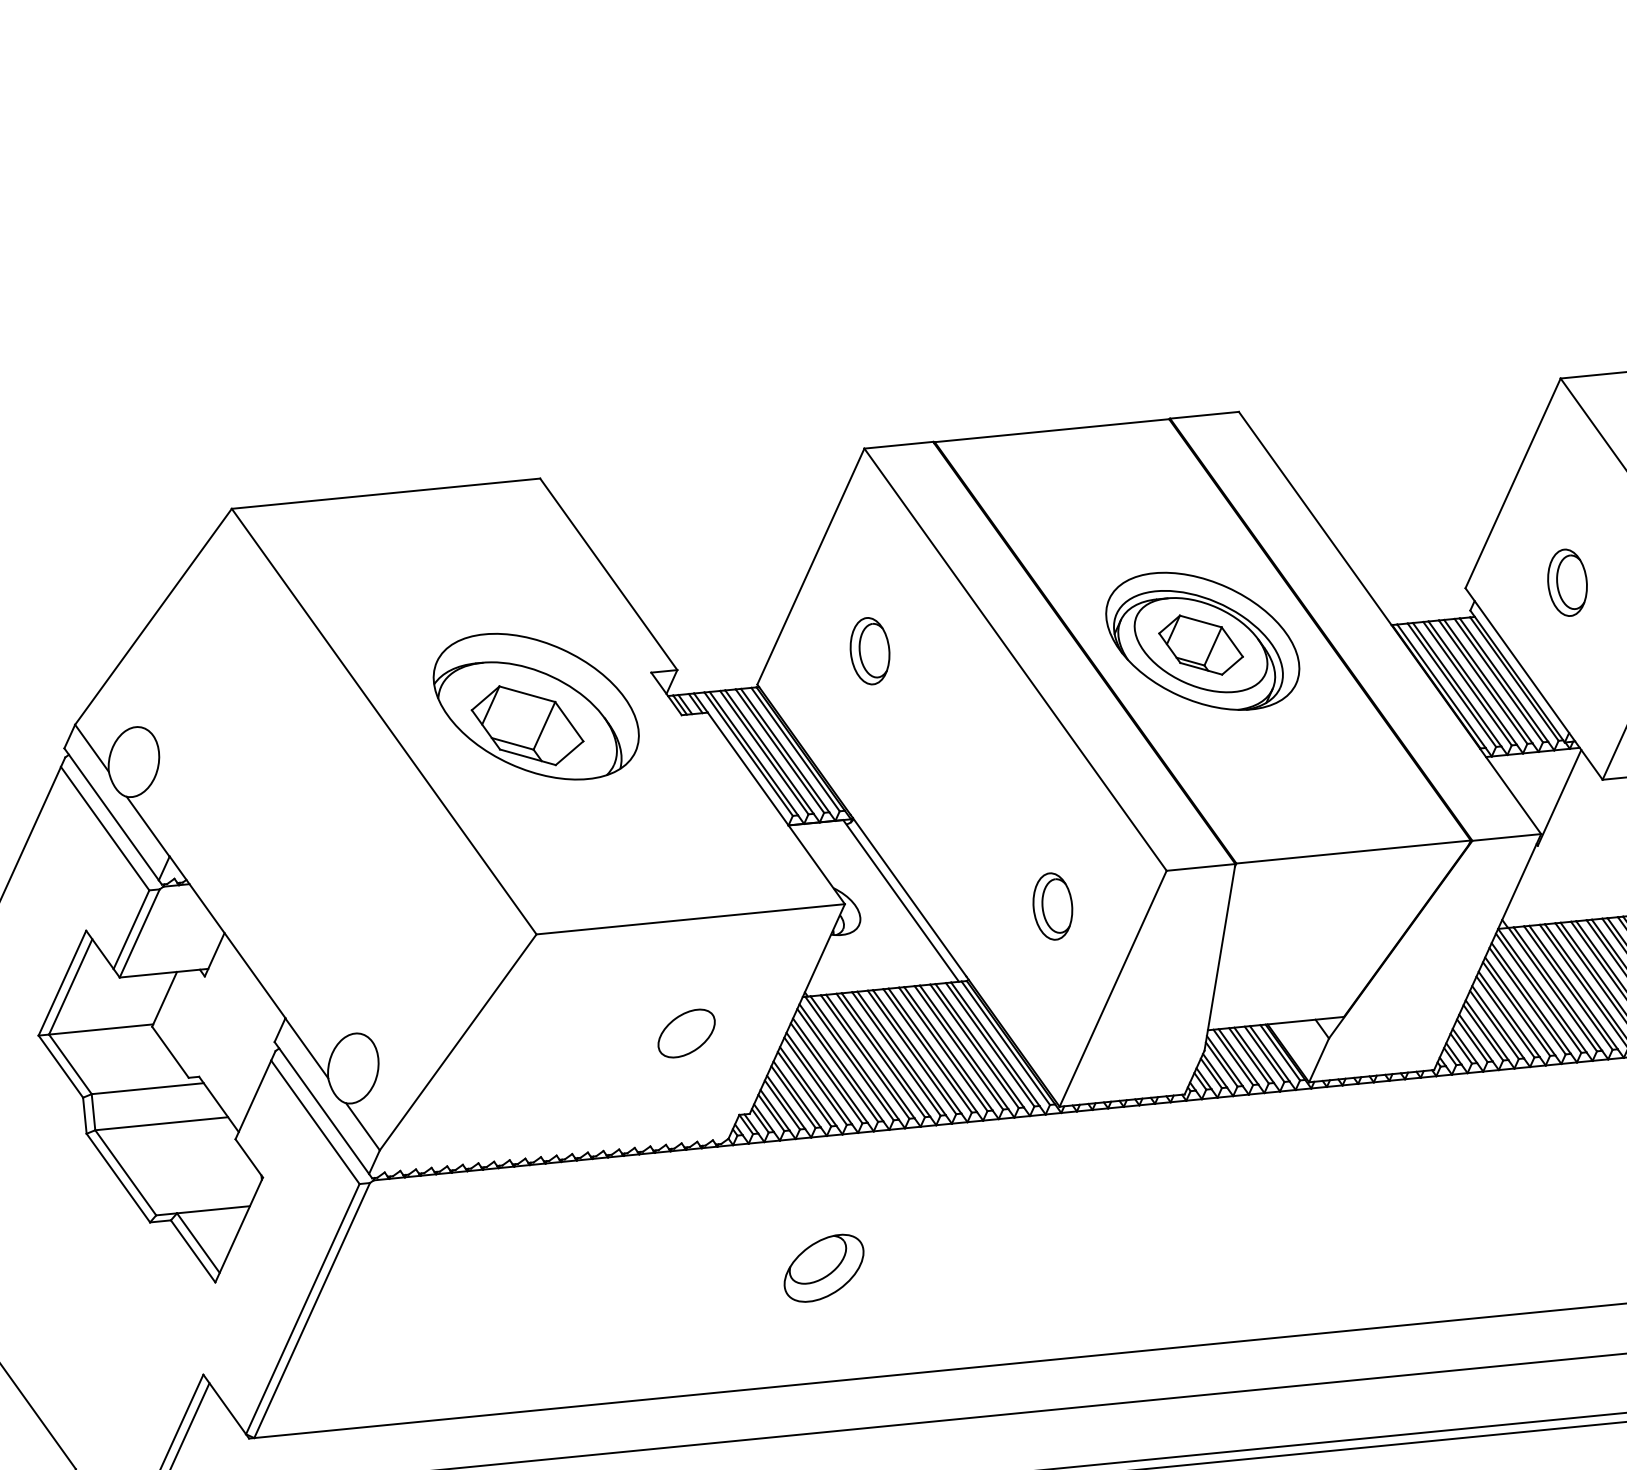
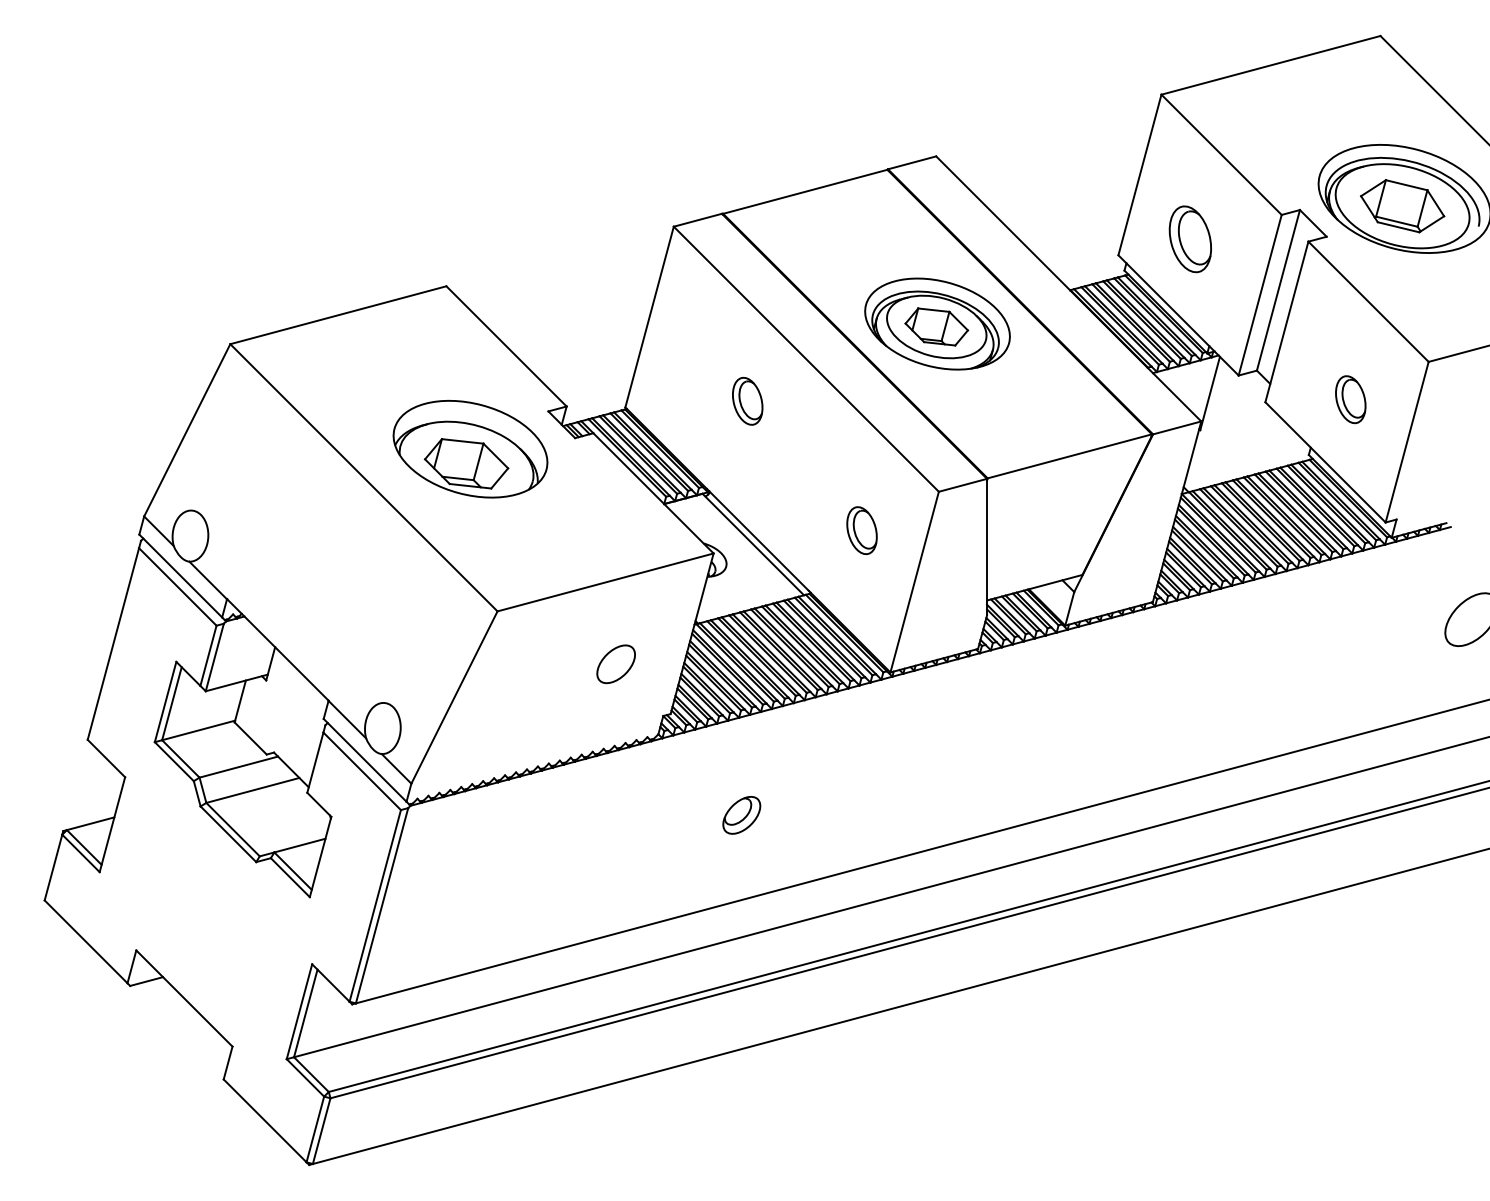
part: (1567, 582) -> (1190, 239), size x1.4
part: (869, 651) -> (747, 401), moved
part: (823, 1268) -> (741, 815), size x0.7

